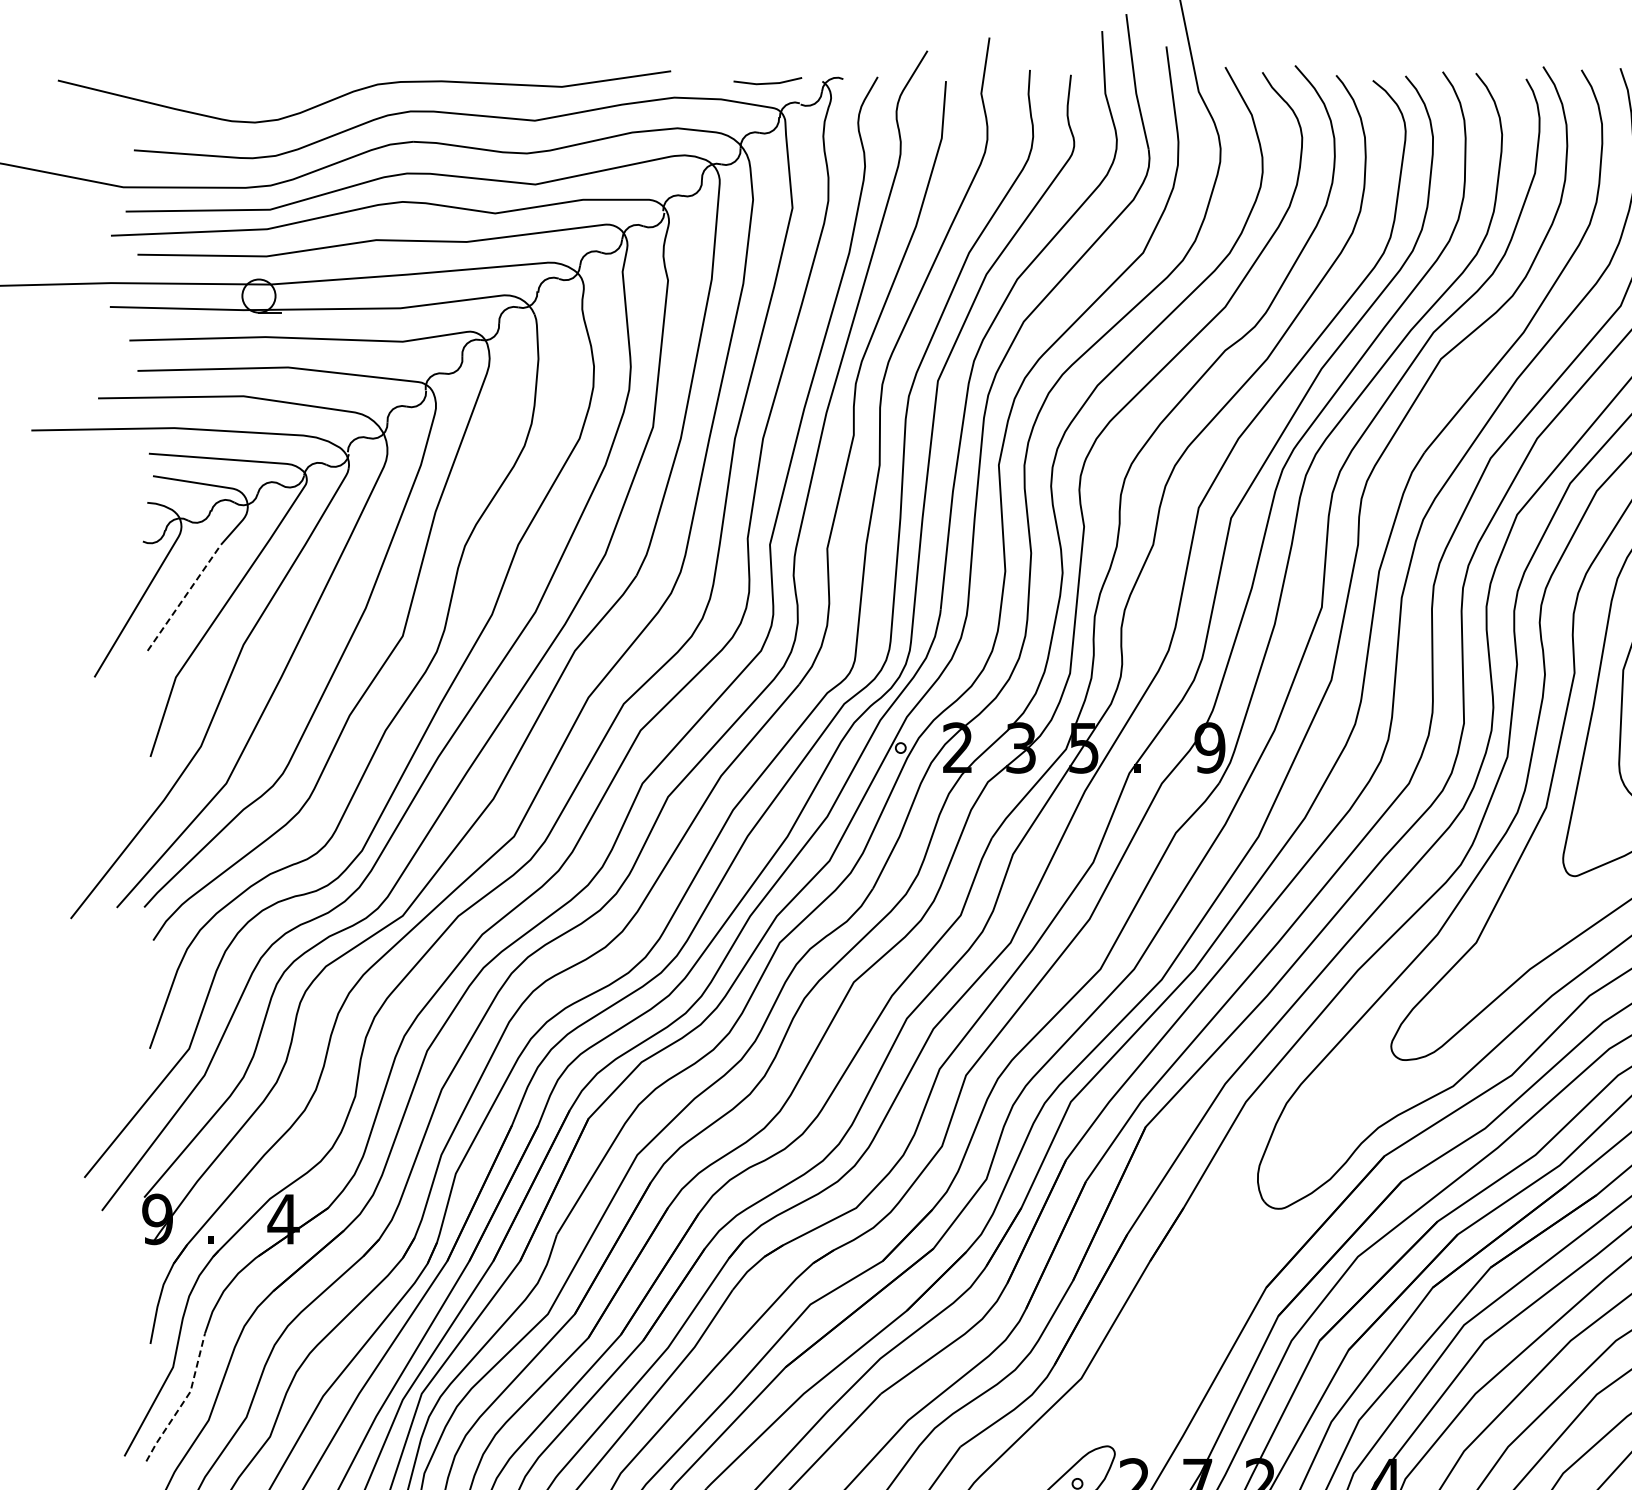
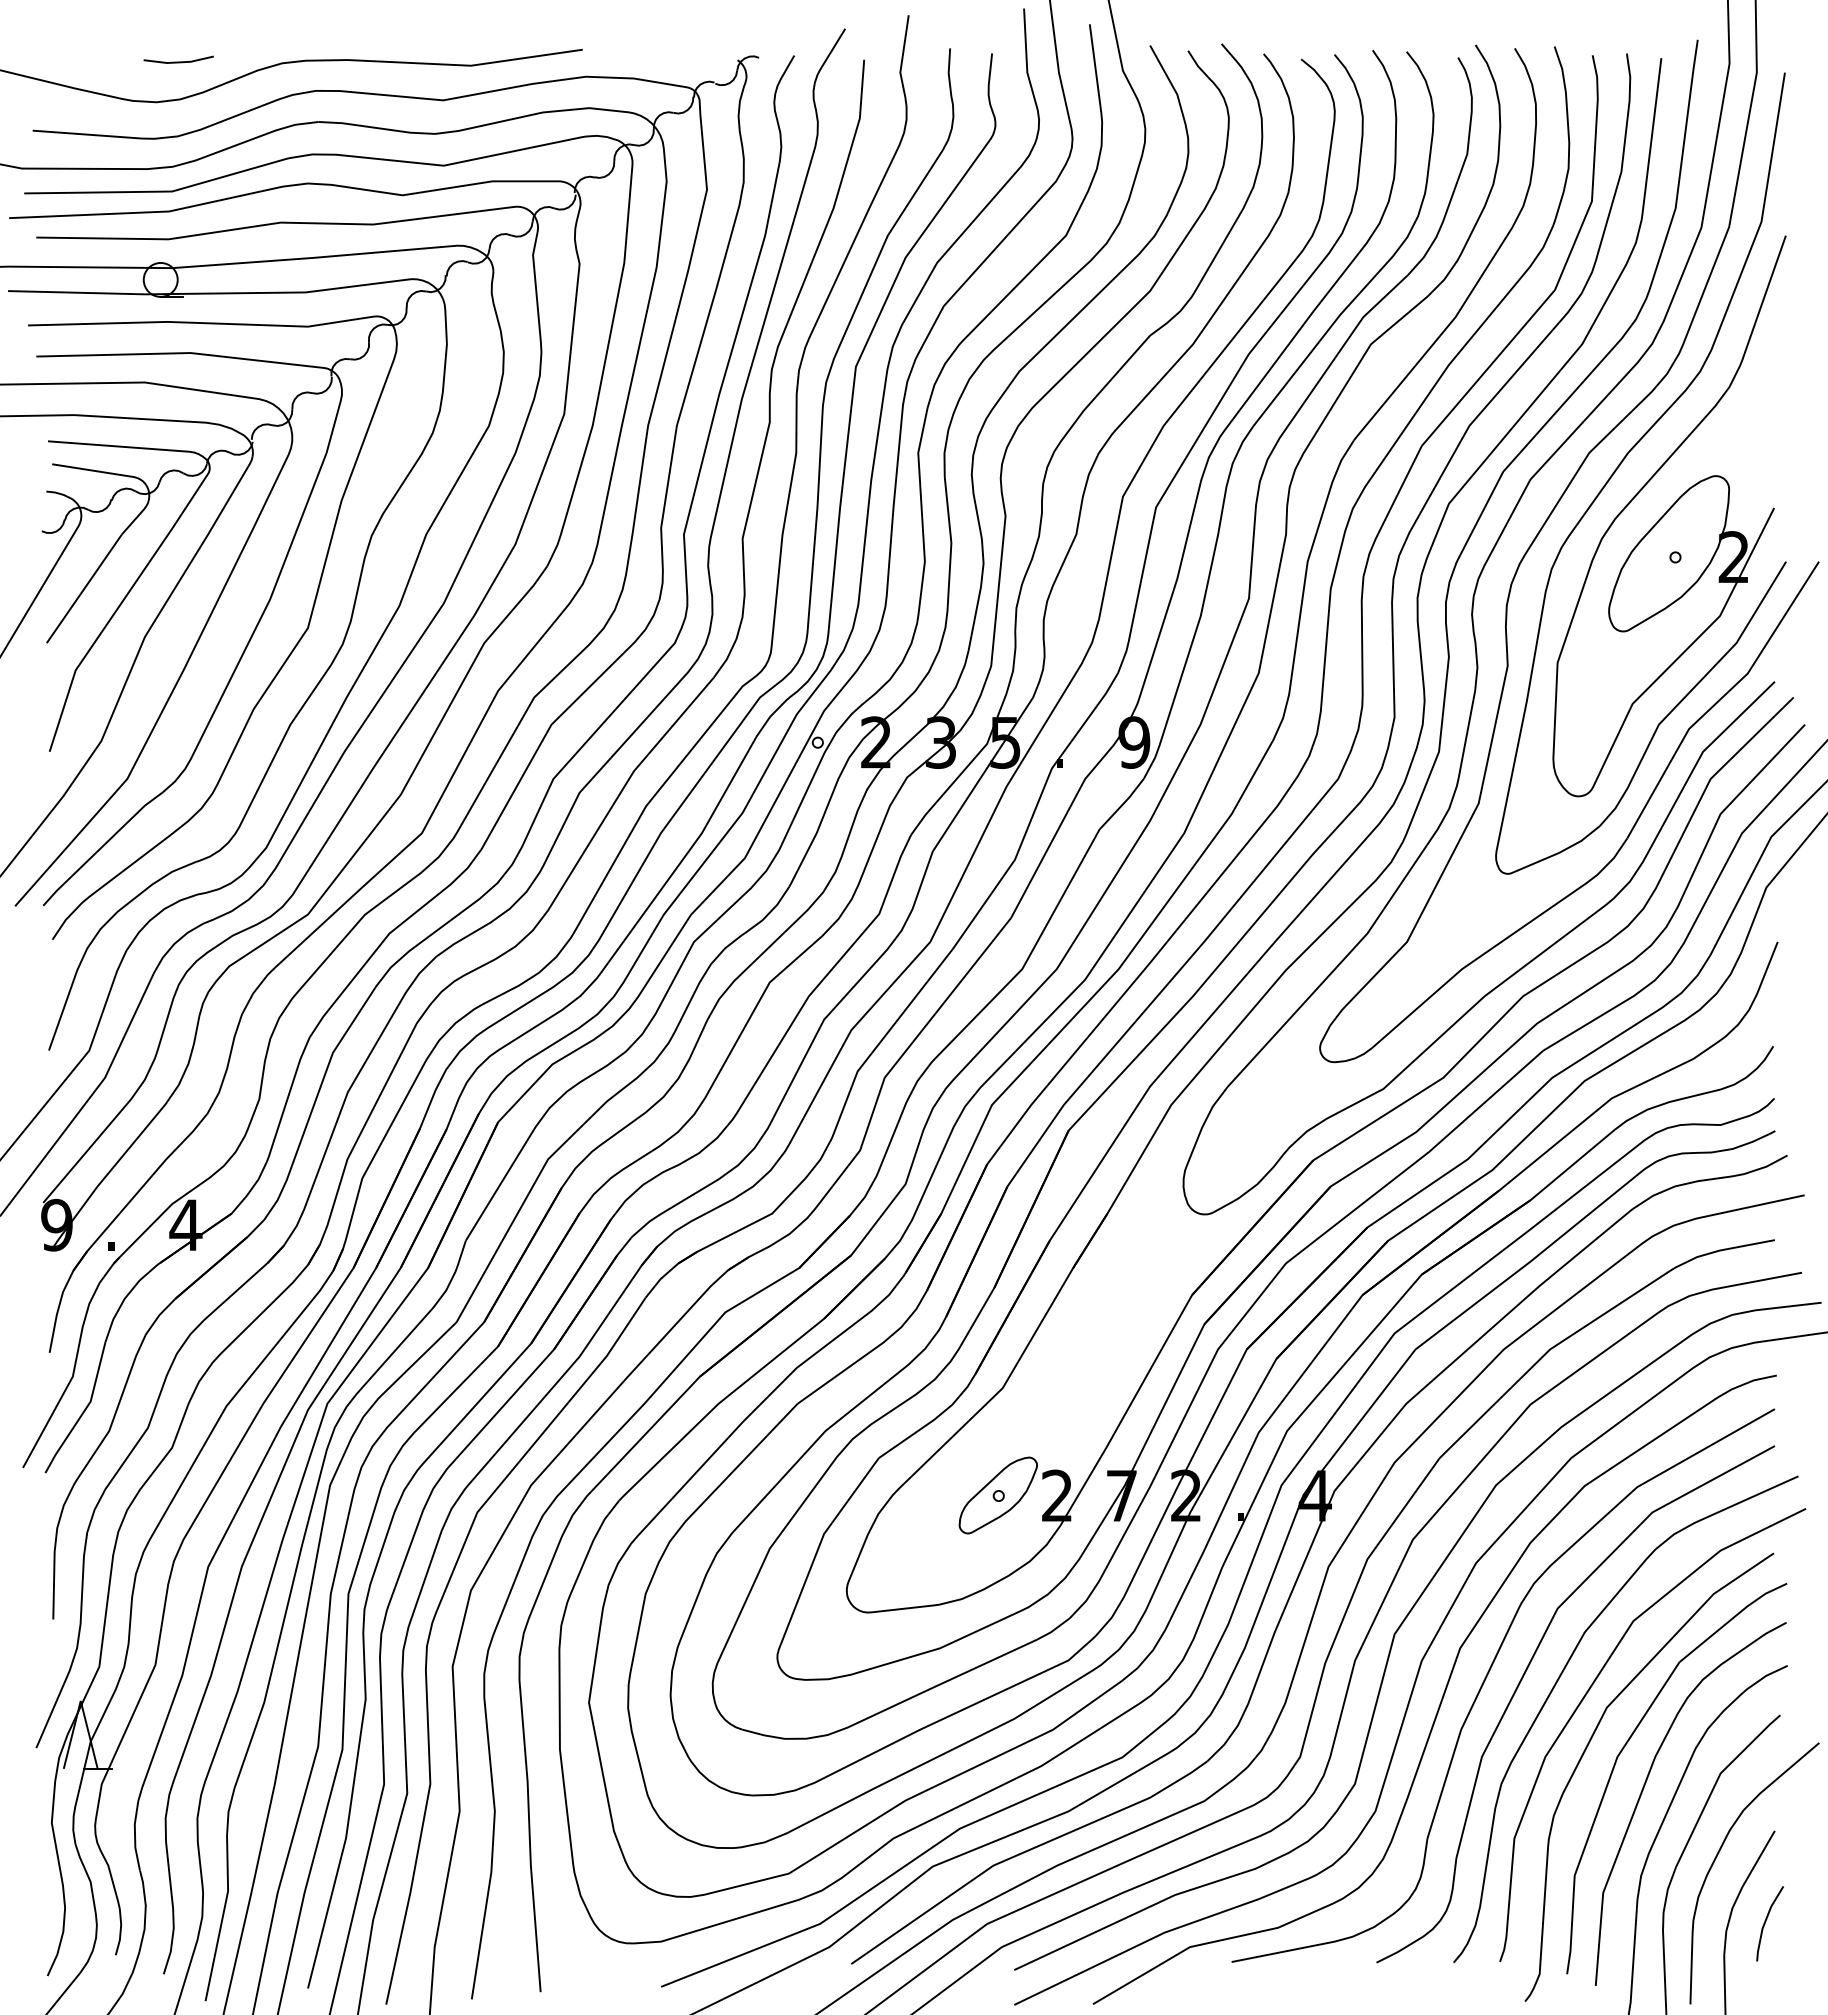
line: (767, 82) -> (178, 61), moved
line: (184, 597) -> (84, 588), dashed -> solid
line: (184, 1400) -> (84, 1410), dashed -> solid

